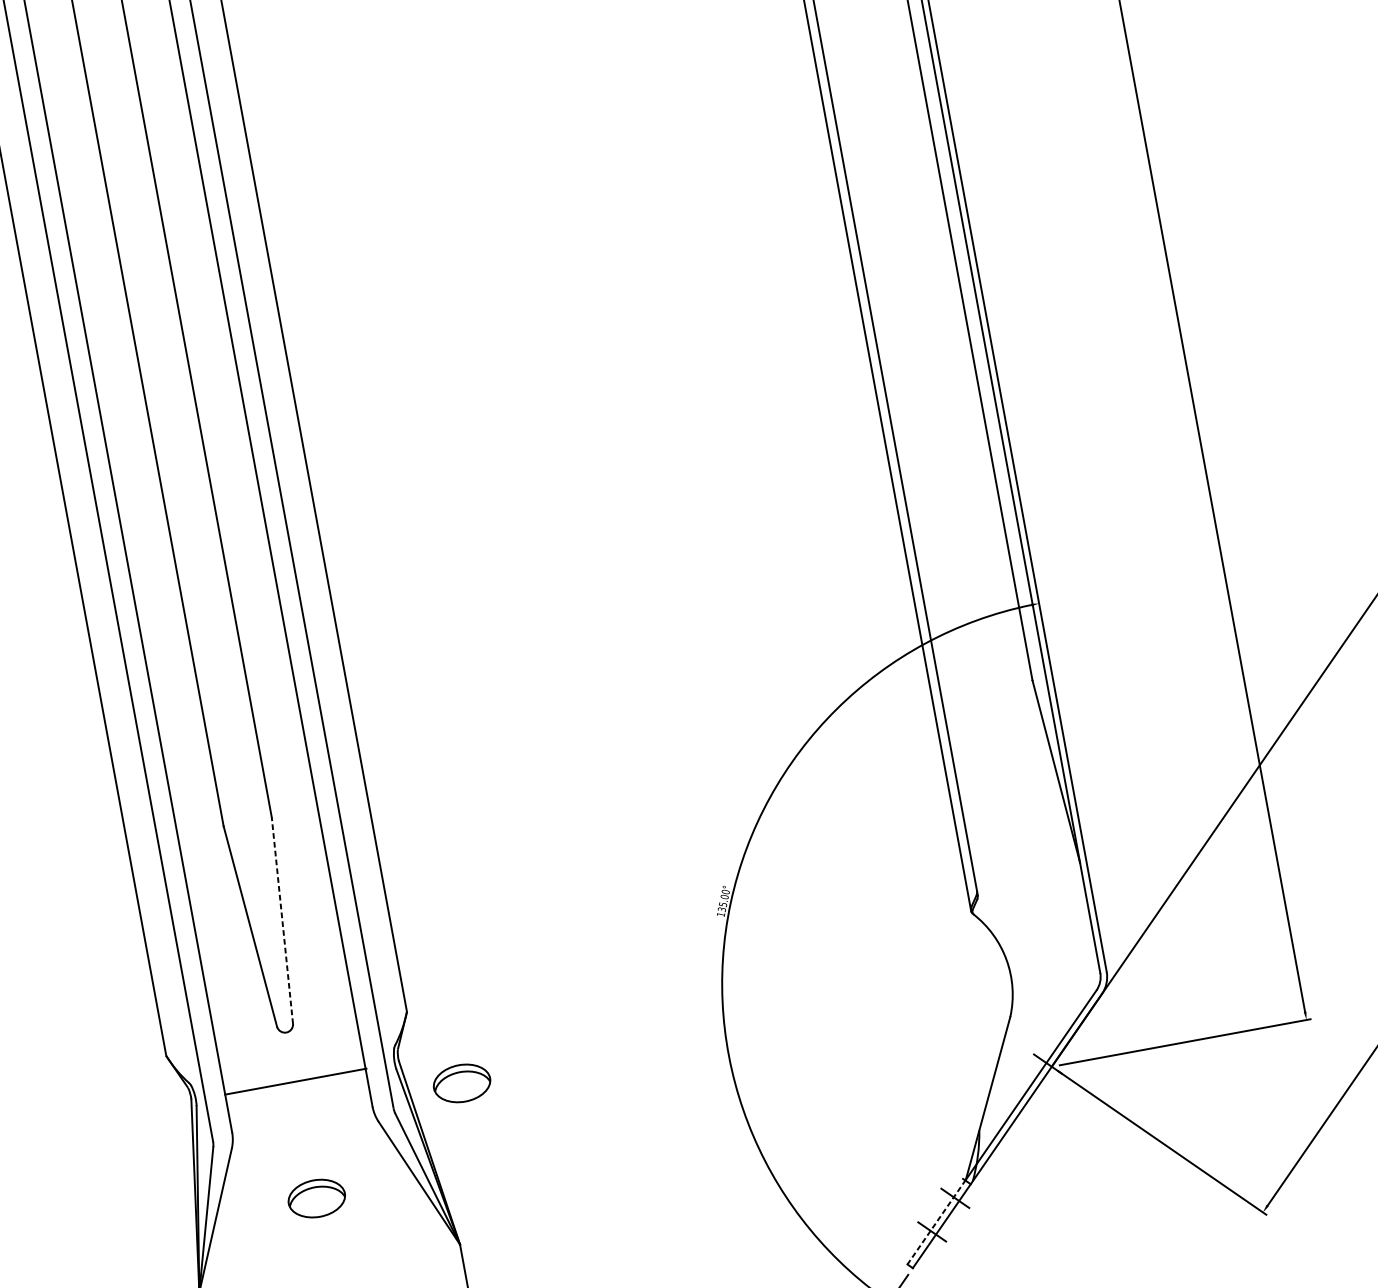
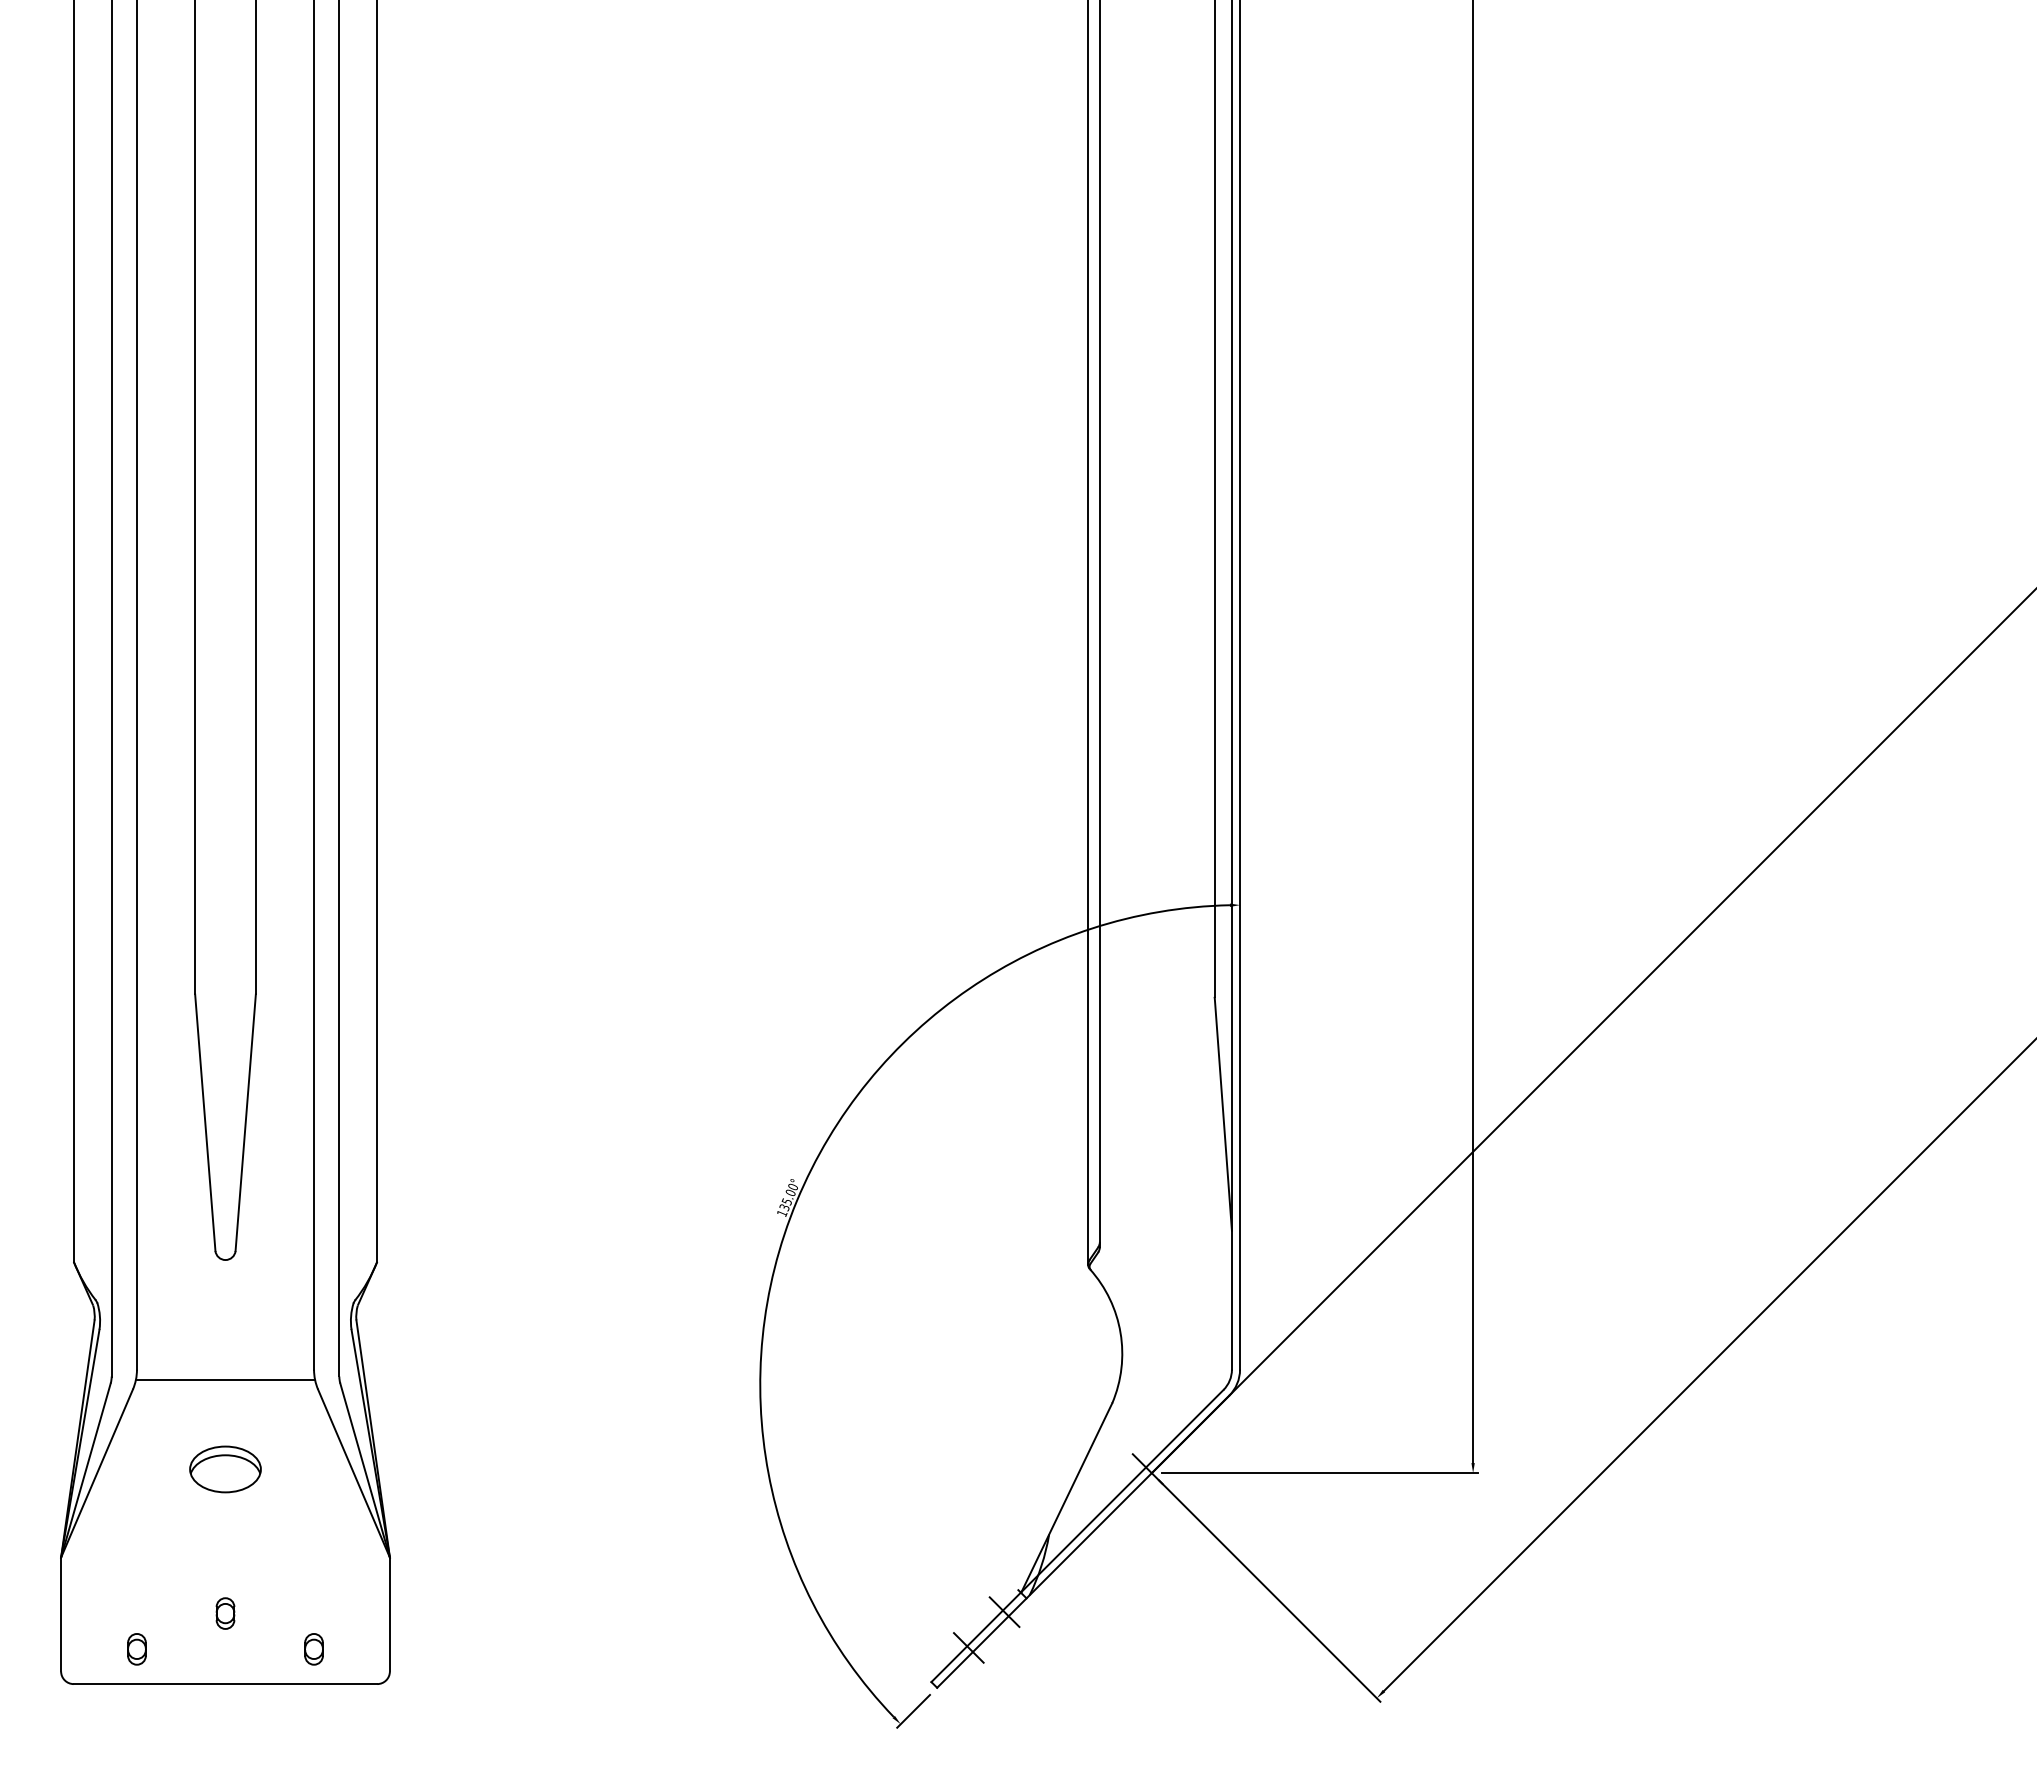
line: (282, 920) -> (245, 1122), dashed -> solid
line: (295, 1082) -> (225, 1380), moved
part: (462, 1083) -> (428, 1361), removed
line: (936, 1222) -> (976, 1637), dashed -> solid

